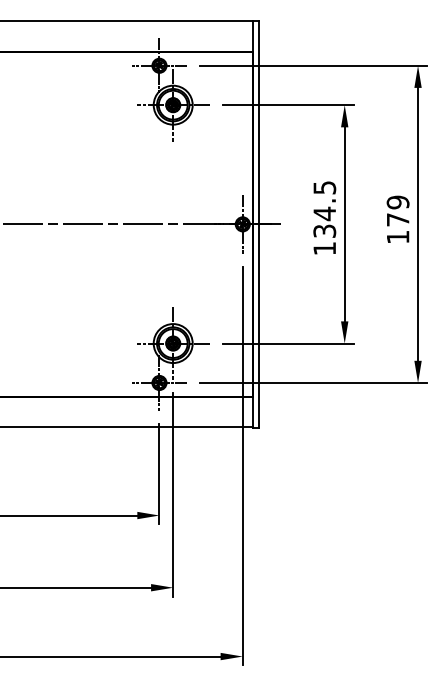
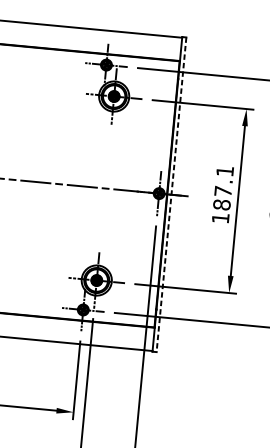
text: (324, 209) -> (223, 188), 134.5 -> 187.1
line: (258, 224) -> (171, 194), solid -> dashed

